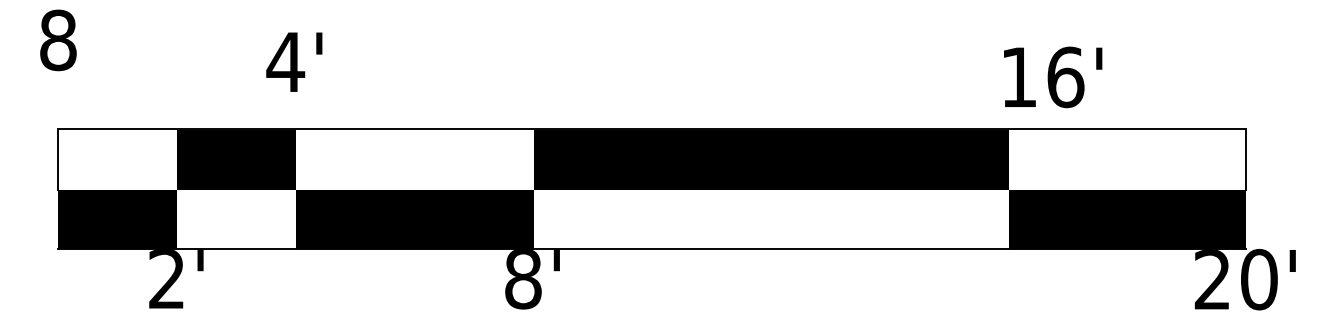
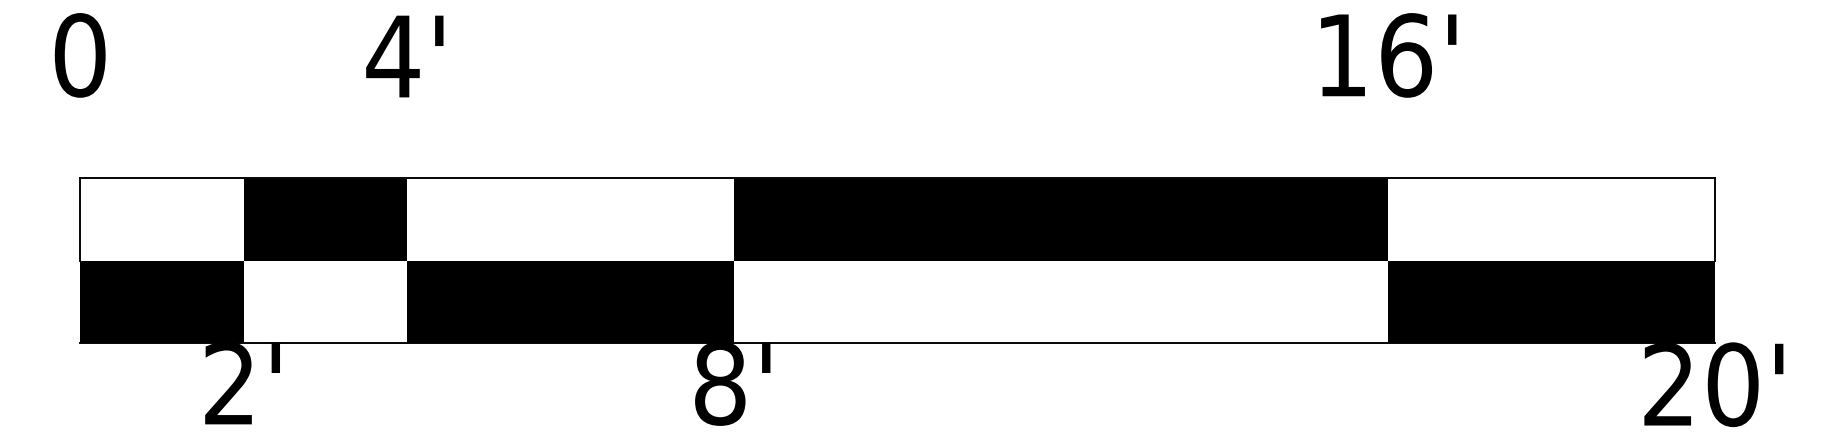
text: (58, 39) -> (80, 54), 8 -> 0
text: (294, 61) -> (405, 55), moved
text: (1053, 77) -> (1389, 55), moved

